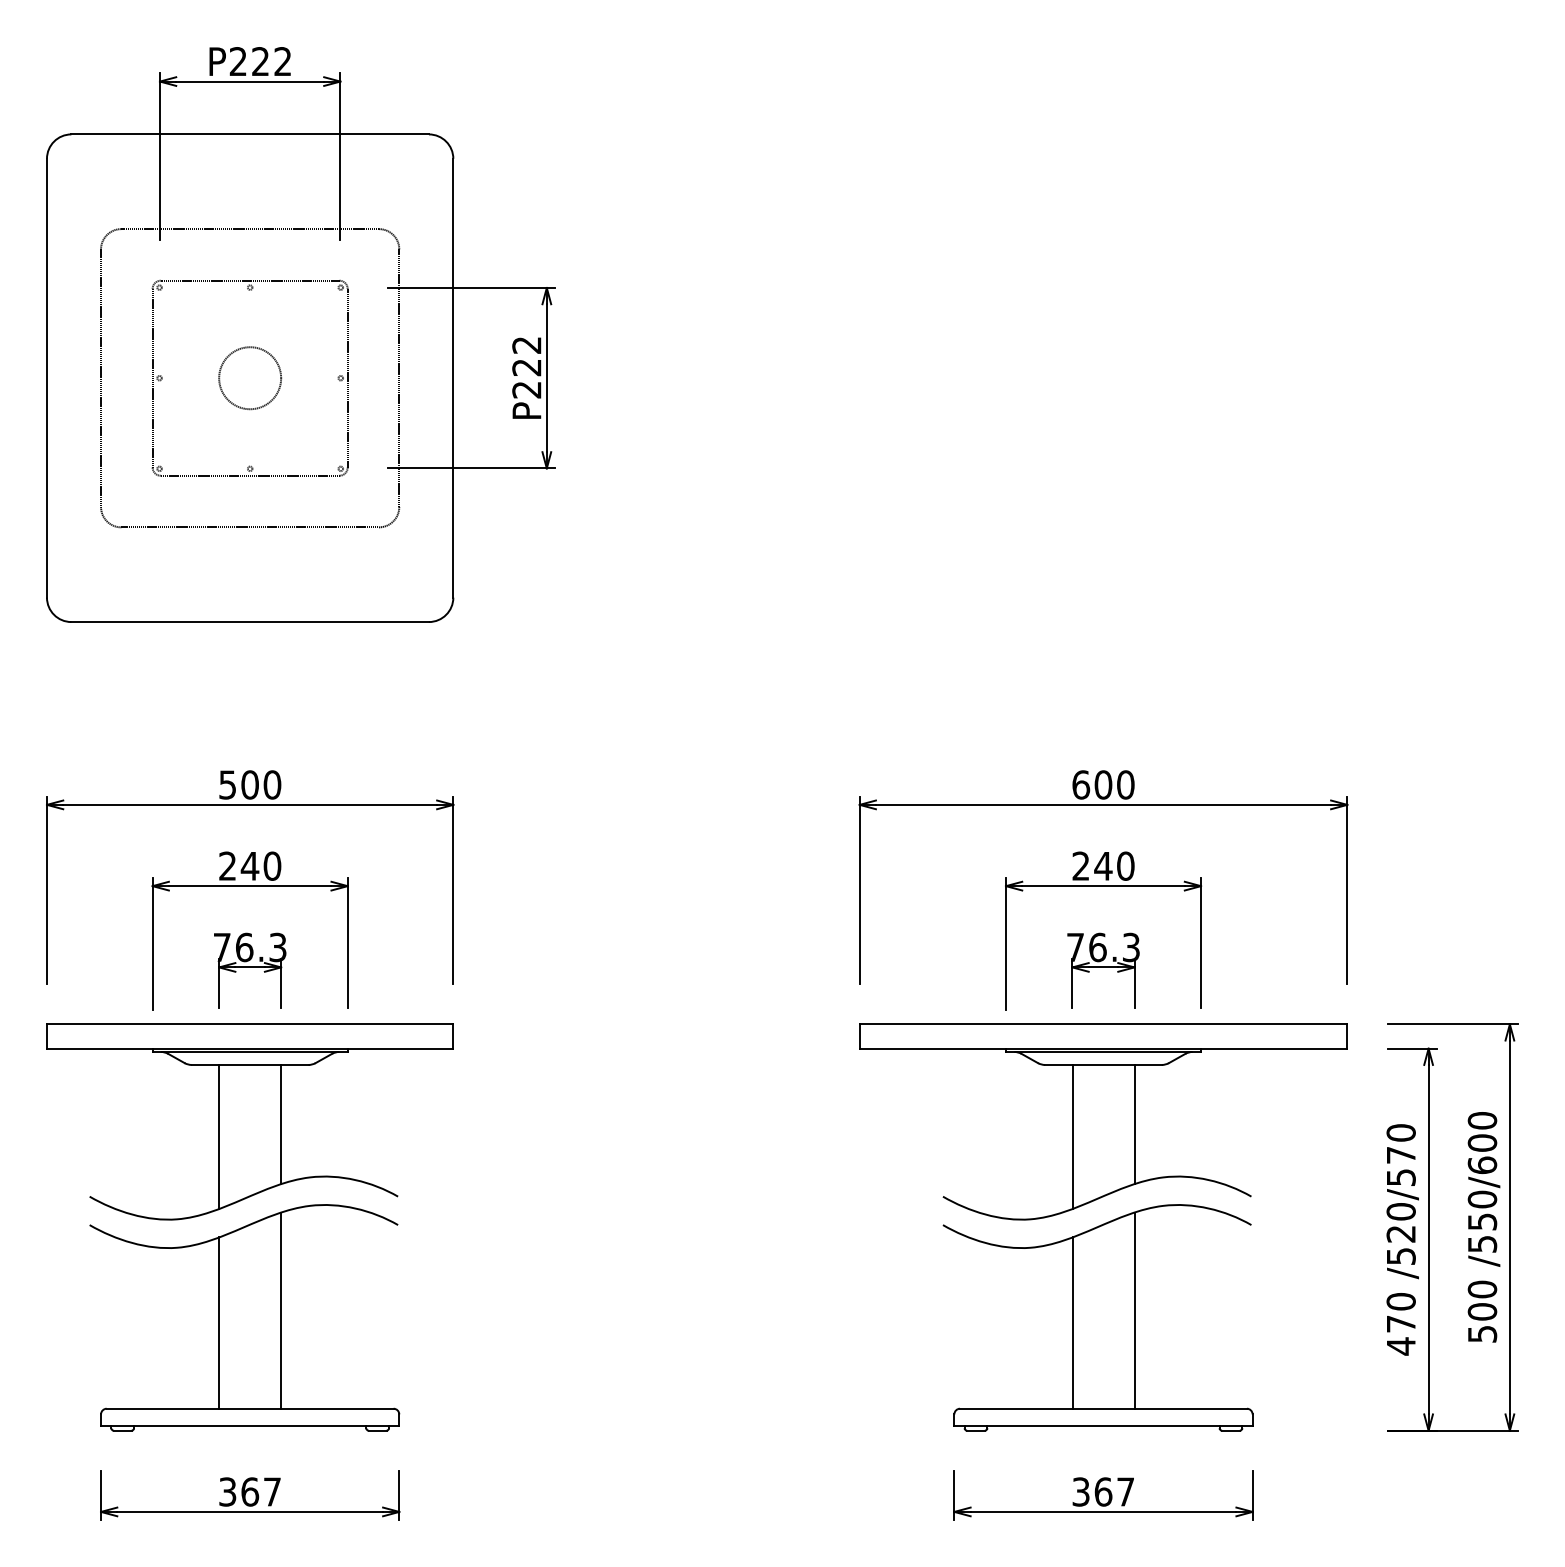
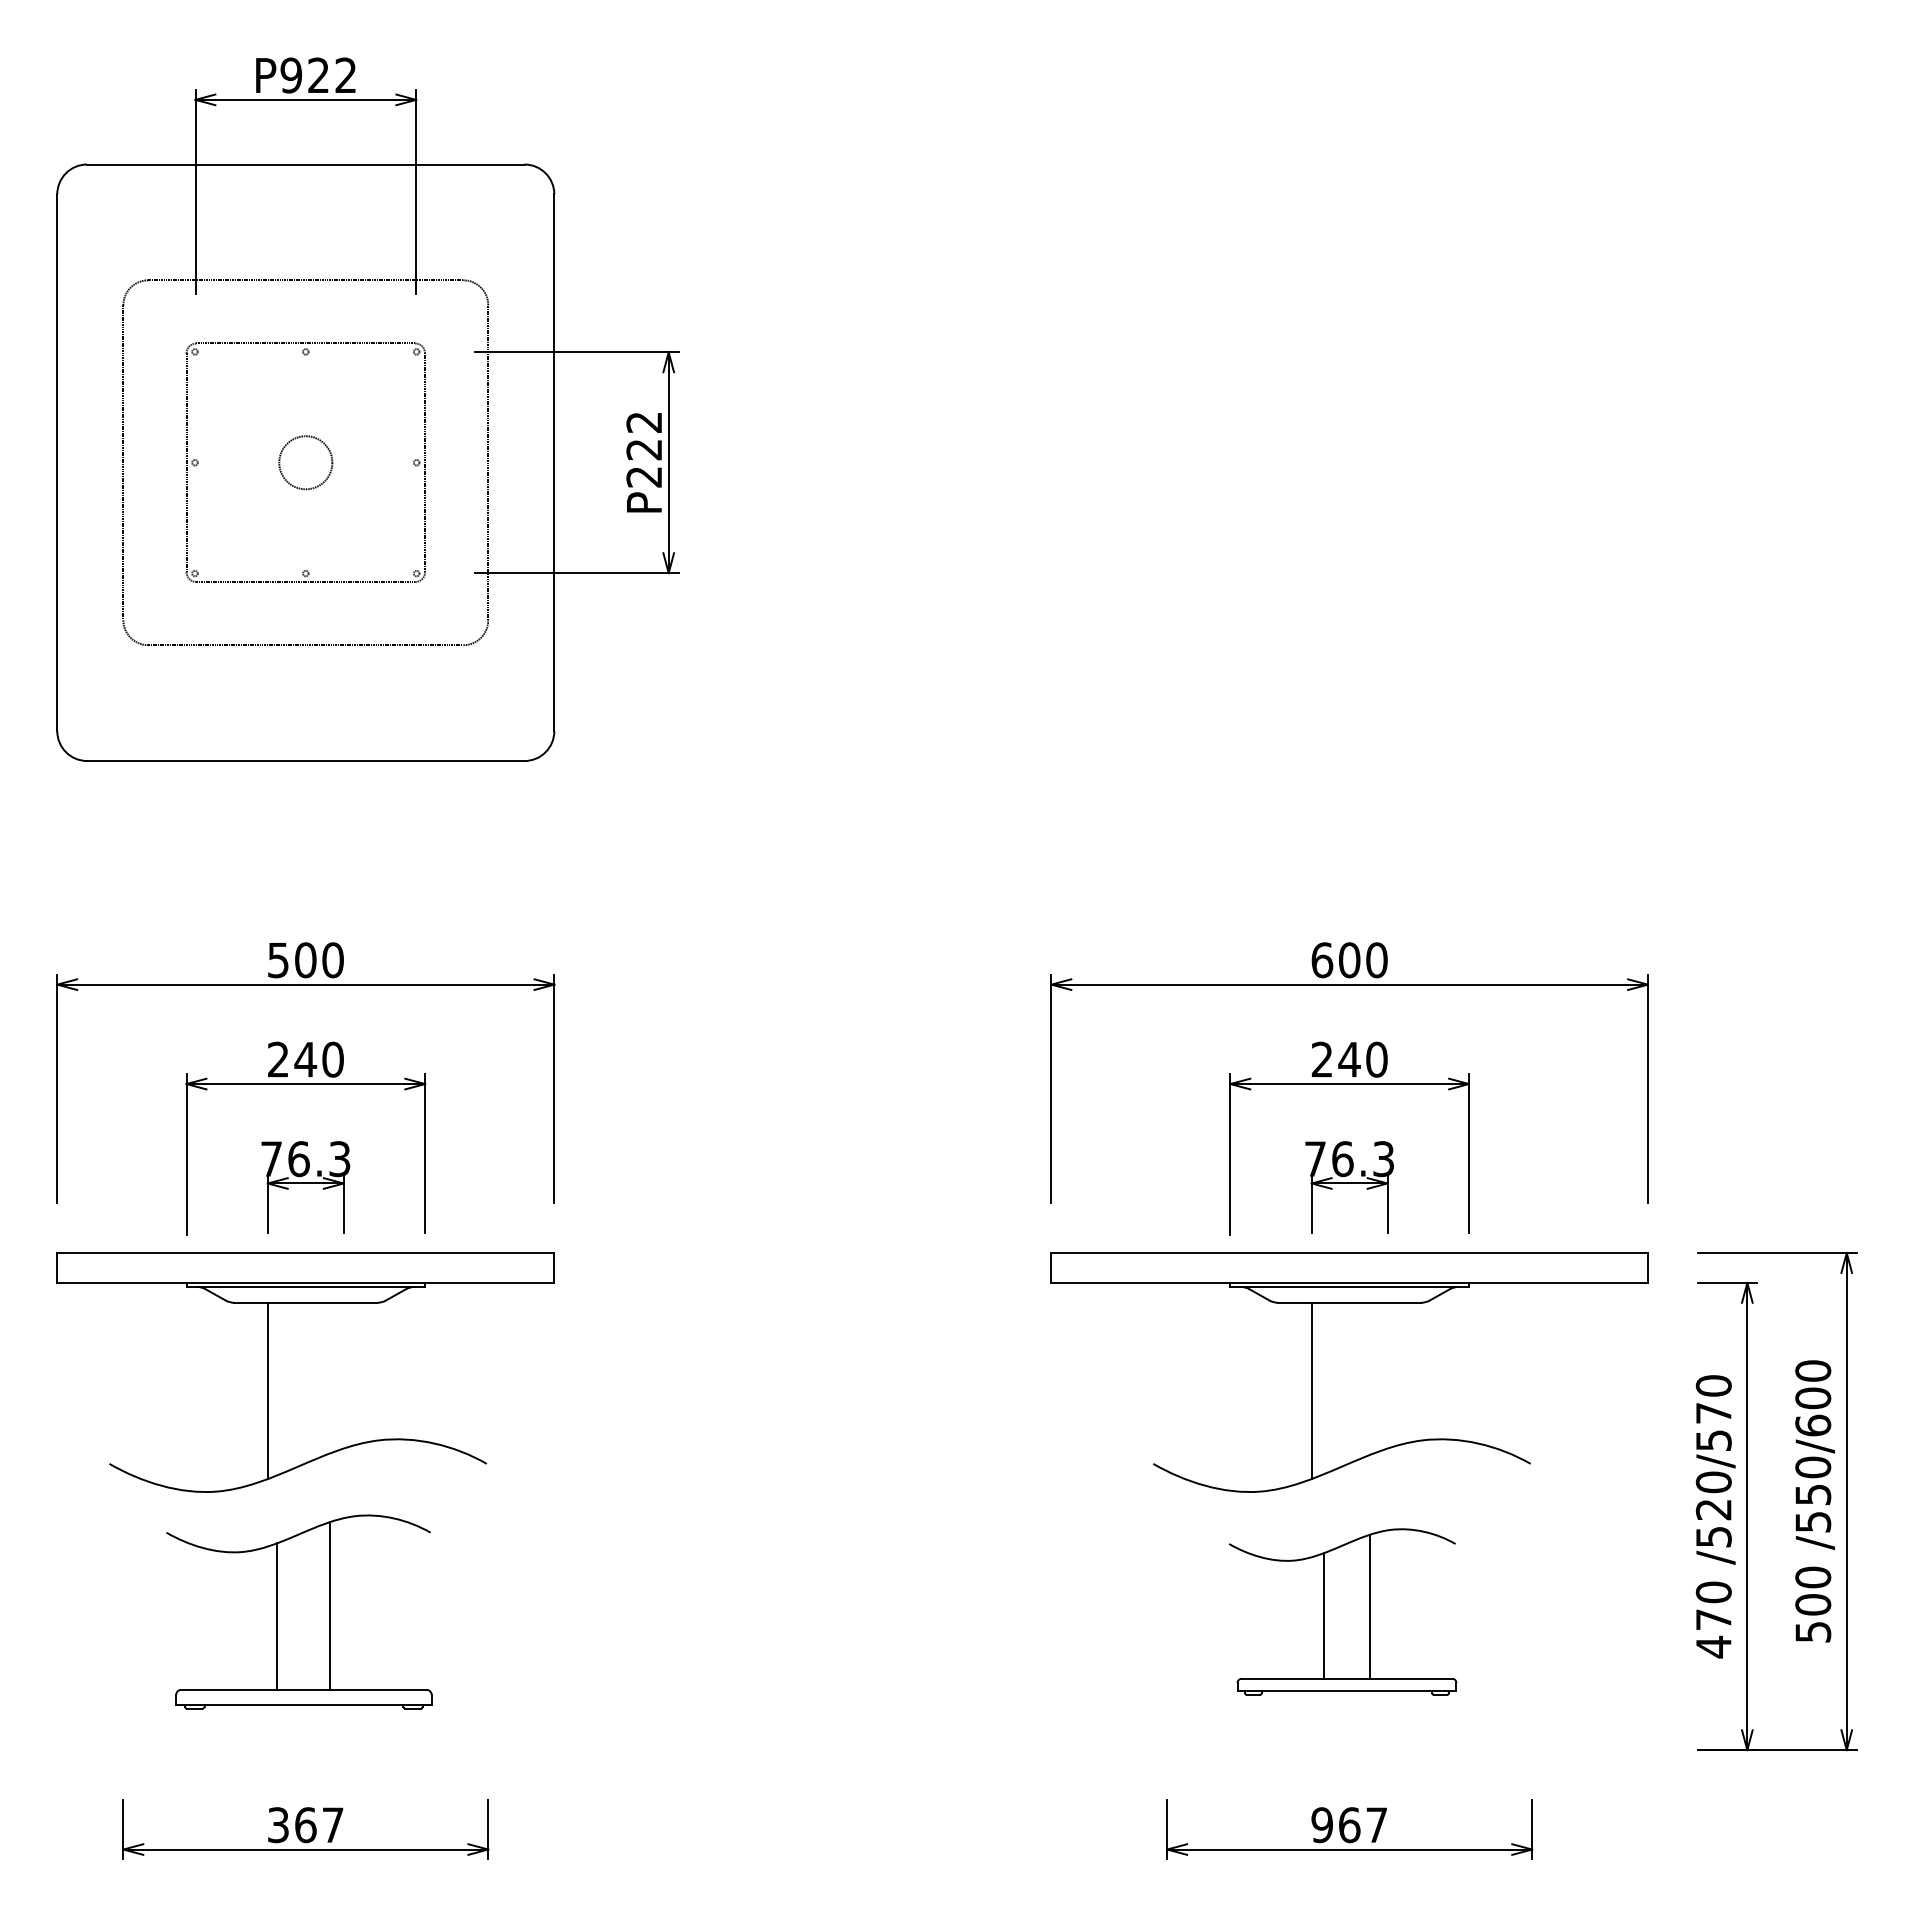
text: (238, 61) -> (291, 75), P222 -> P922
circle: (249, 378) -> (305, 462), size x0.7
line: (280, 1124) -> (343, 1375), removed
line: (1134, 1124) -> (1387, 1375), removed
part: (244, 1317) -> (299, 1611), size x0.7
part: (1097, 1317) -> (1342, 1611), size x0.6
text: (1080, 1492) -> (1321, 1825), 367 -> 967

